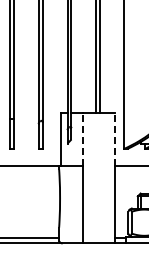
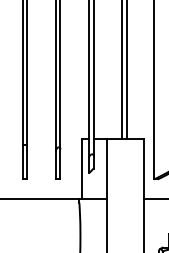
line: (83, 139) -> (107, 168), dashed -> solid
line: (115, 139) -> (143, 168), dashed -> solid

